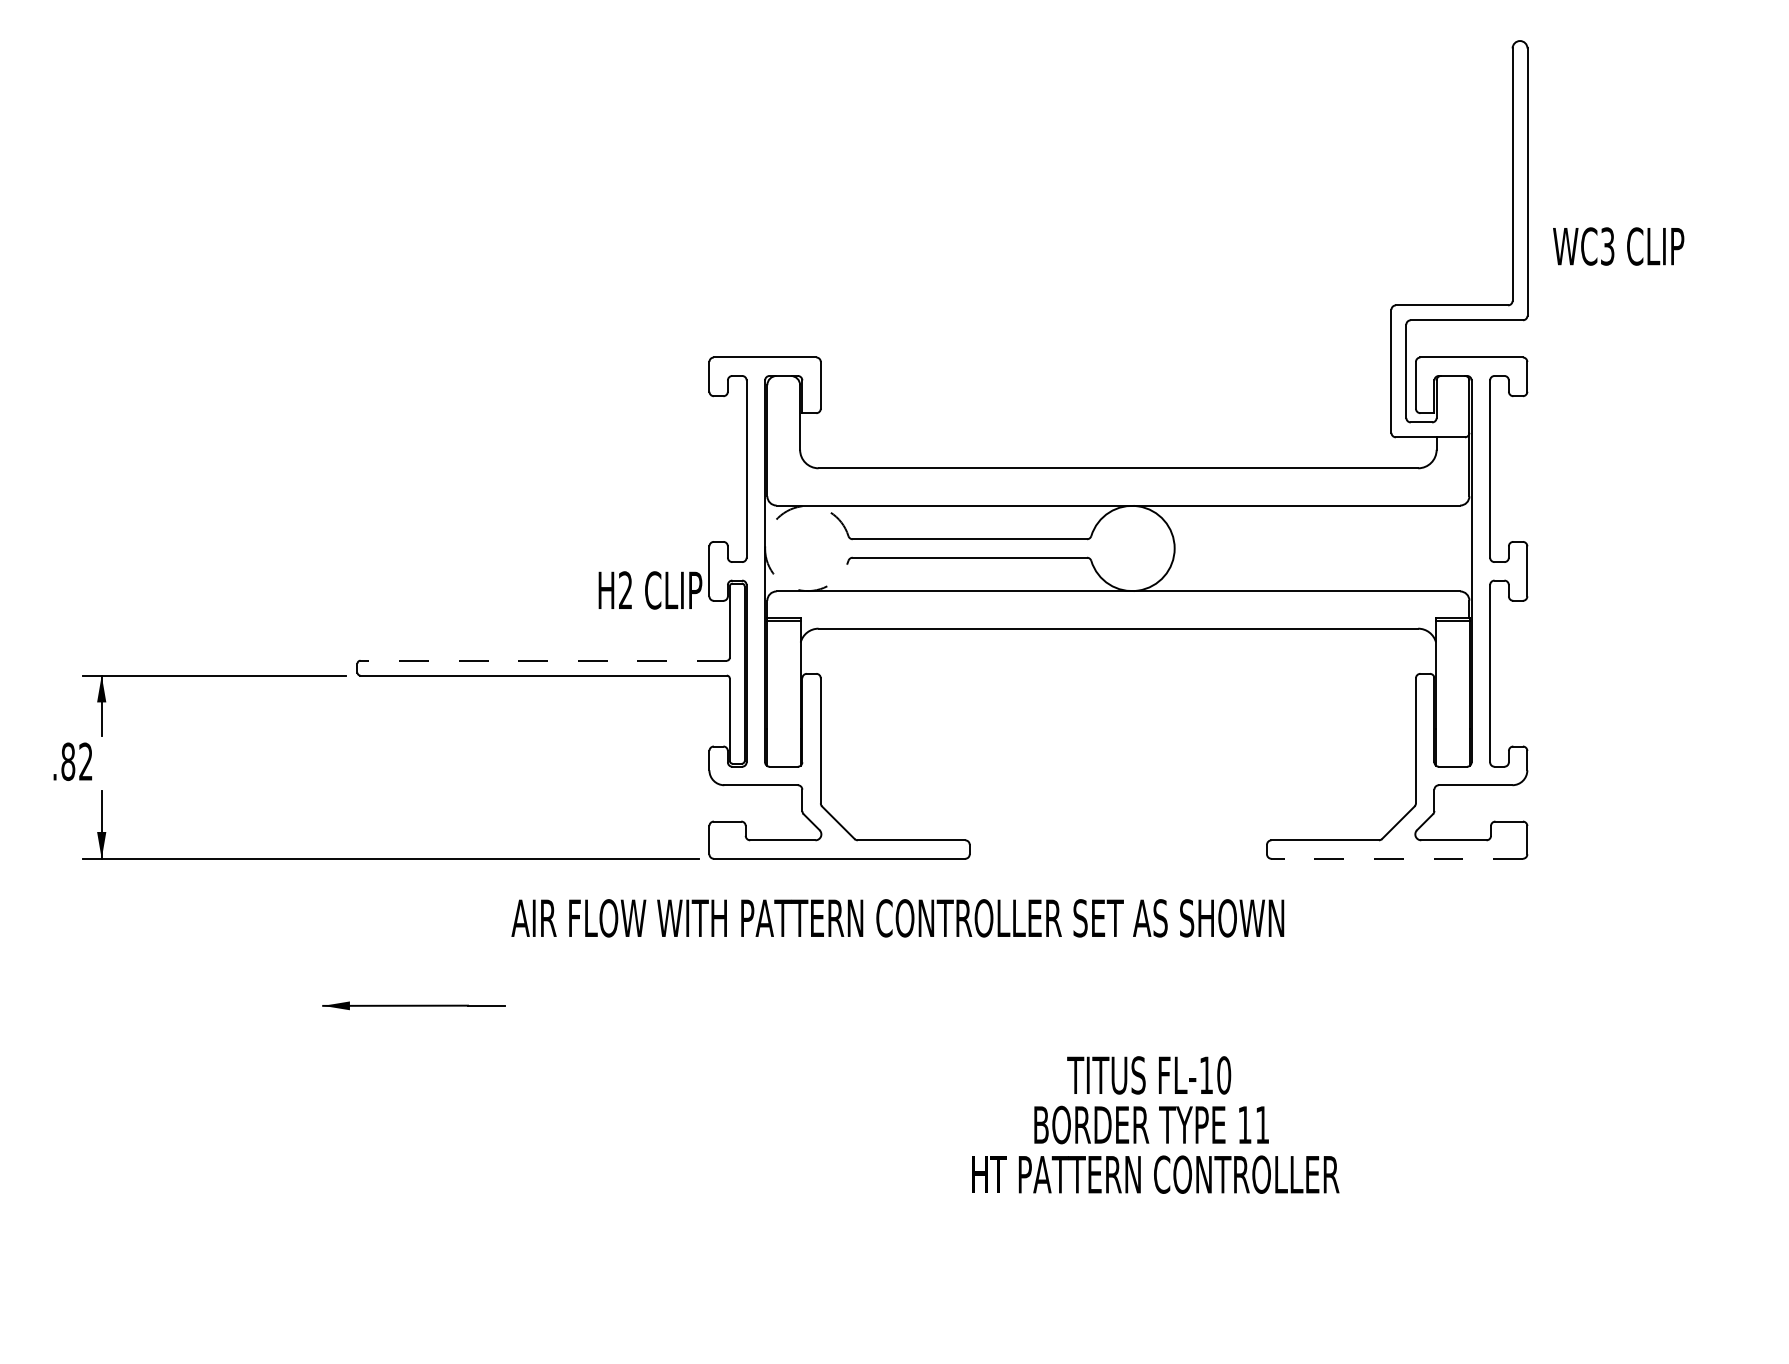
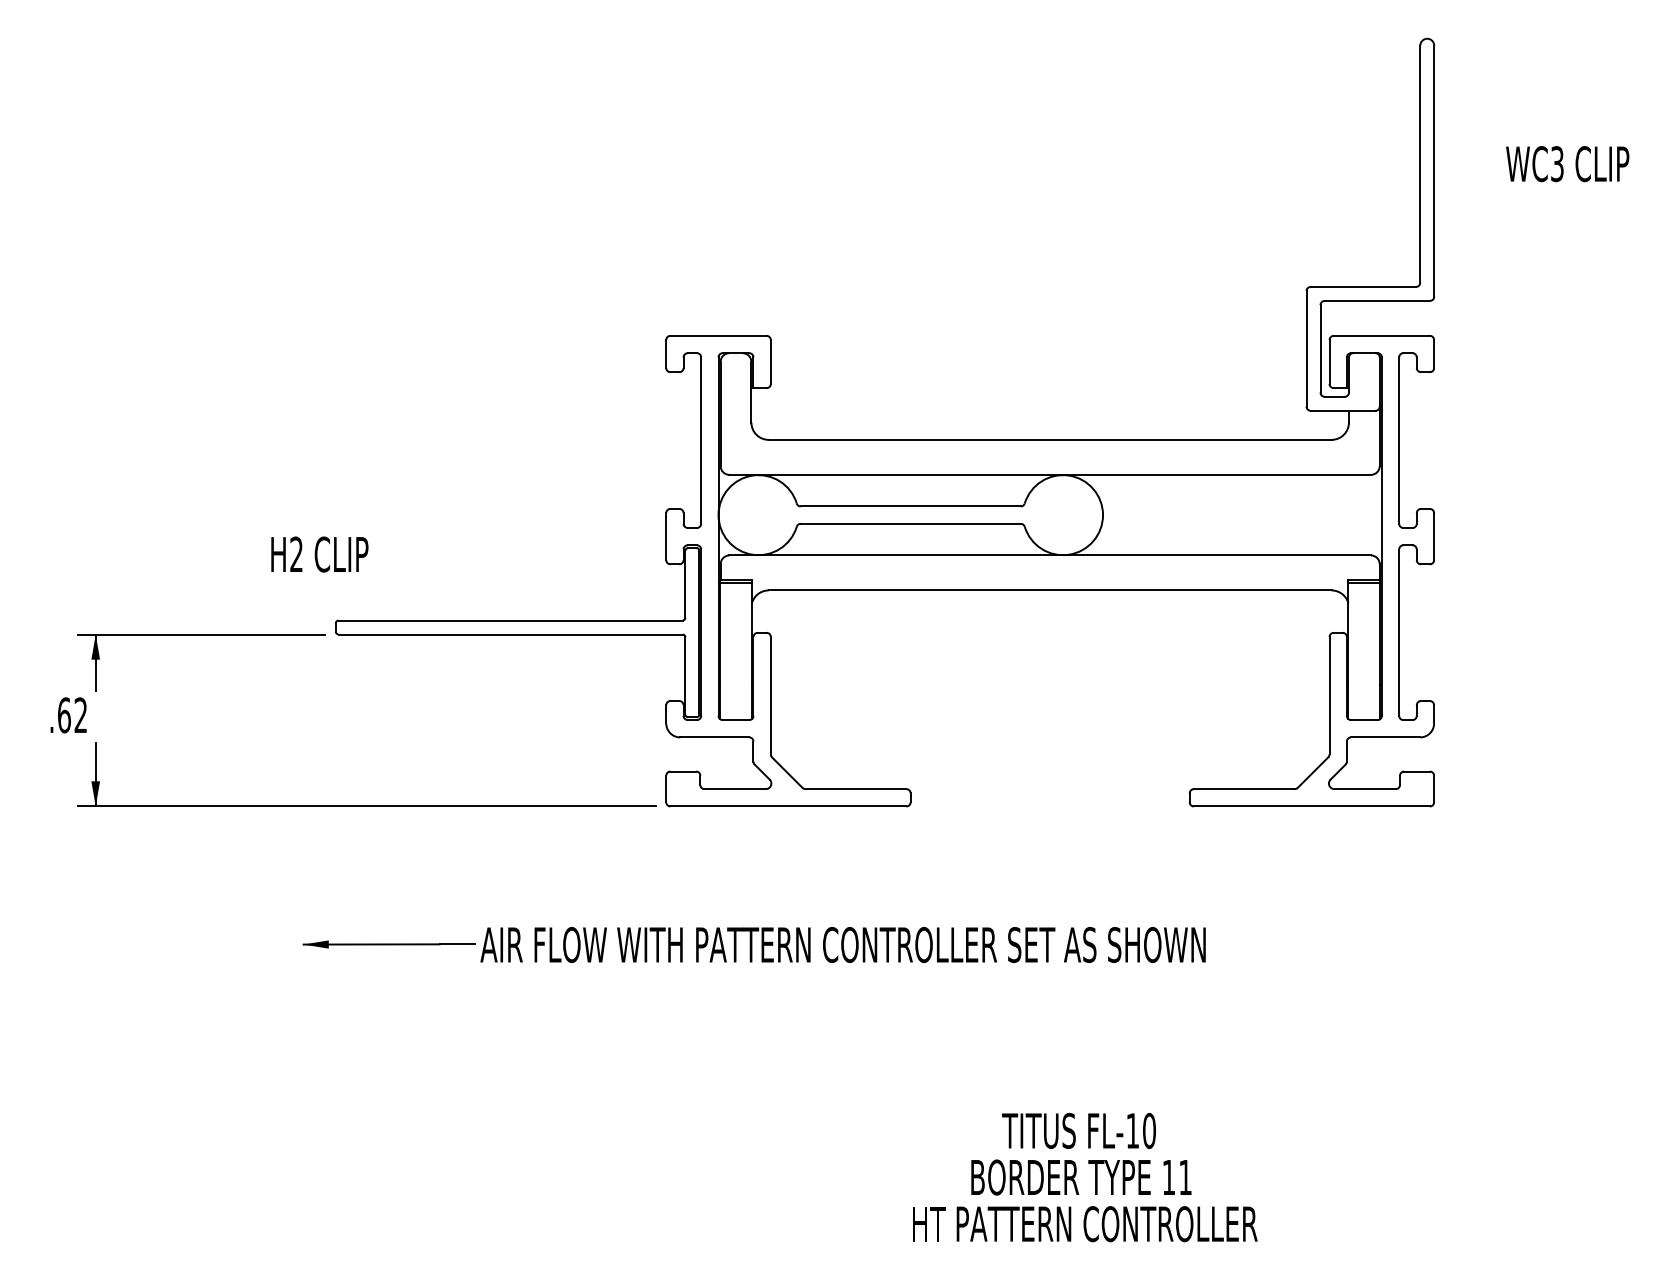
text: (1618, 246) -> (1567, 164), moved
arc: (765, 548) -> (718, 515), dashed -> solid
text: (650, 590) -> (319, 554), moved
line: (543, 660) -> (510, 620), dashed -> solid
text: (68, 761) -> (64, 715), .82 -> .62
line: (1397, 858) -> (1312, 806), dashed -> solid
text: (897, 918) -> (842, 945), moved
text: (1155, 1124) -> (1085, 1177), moved

